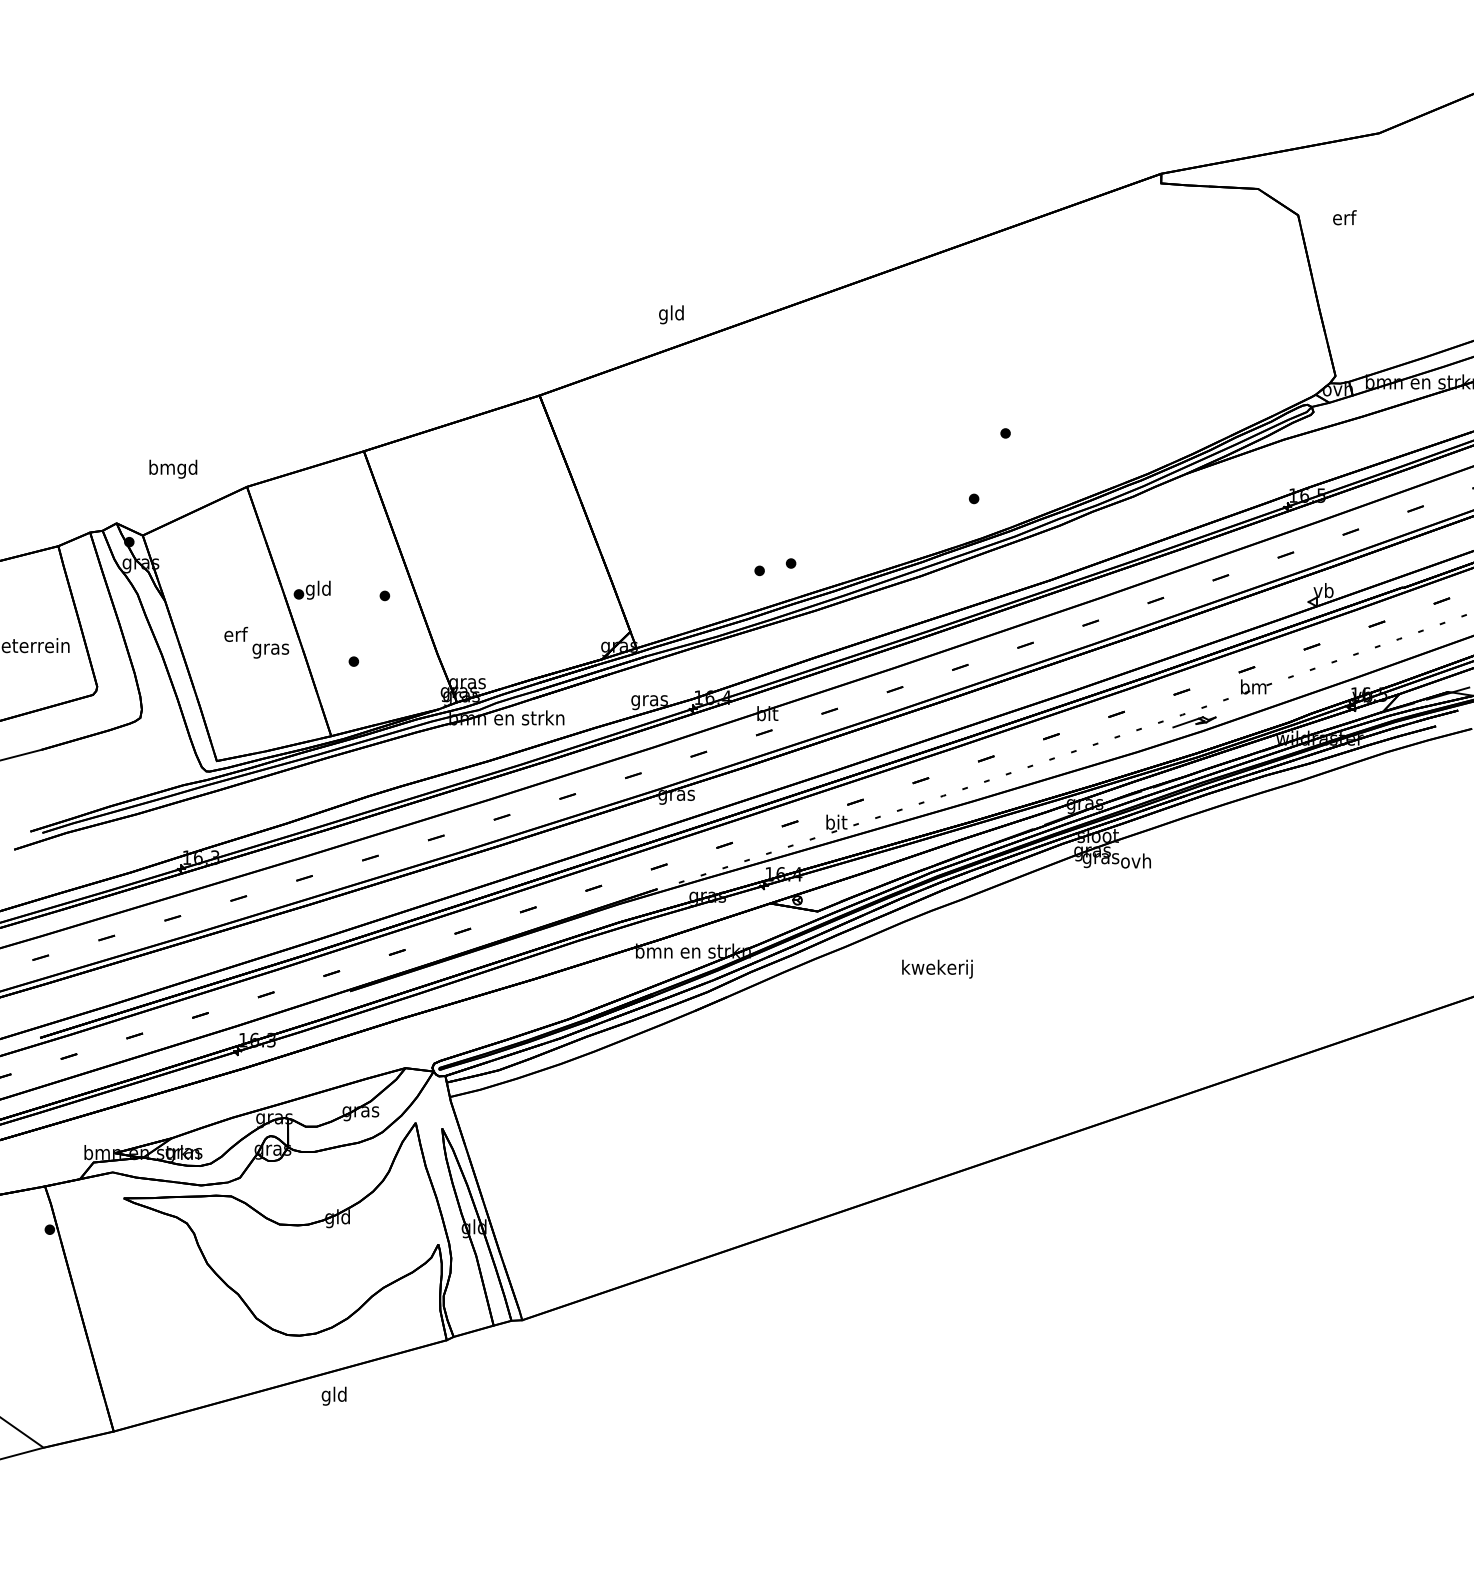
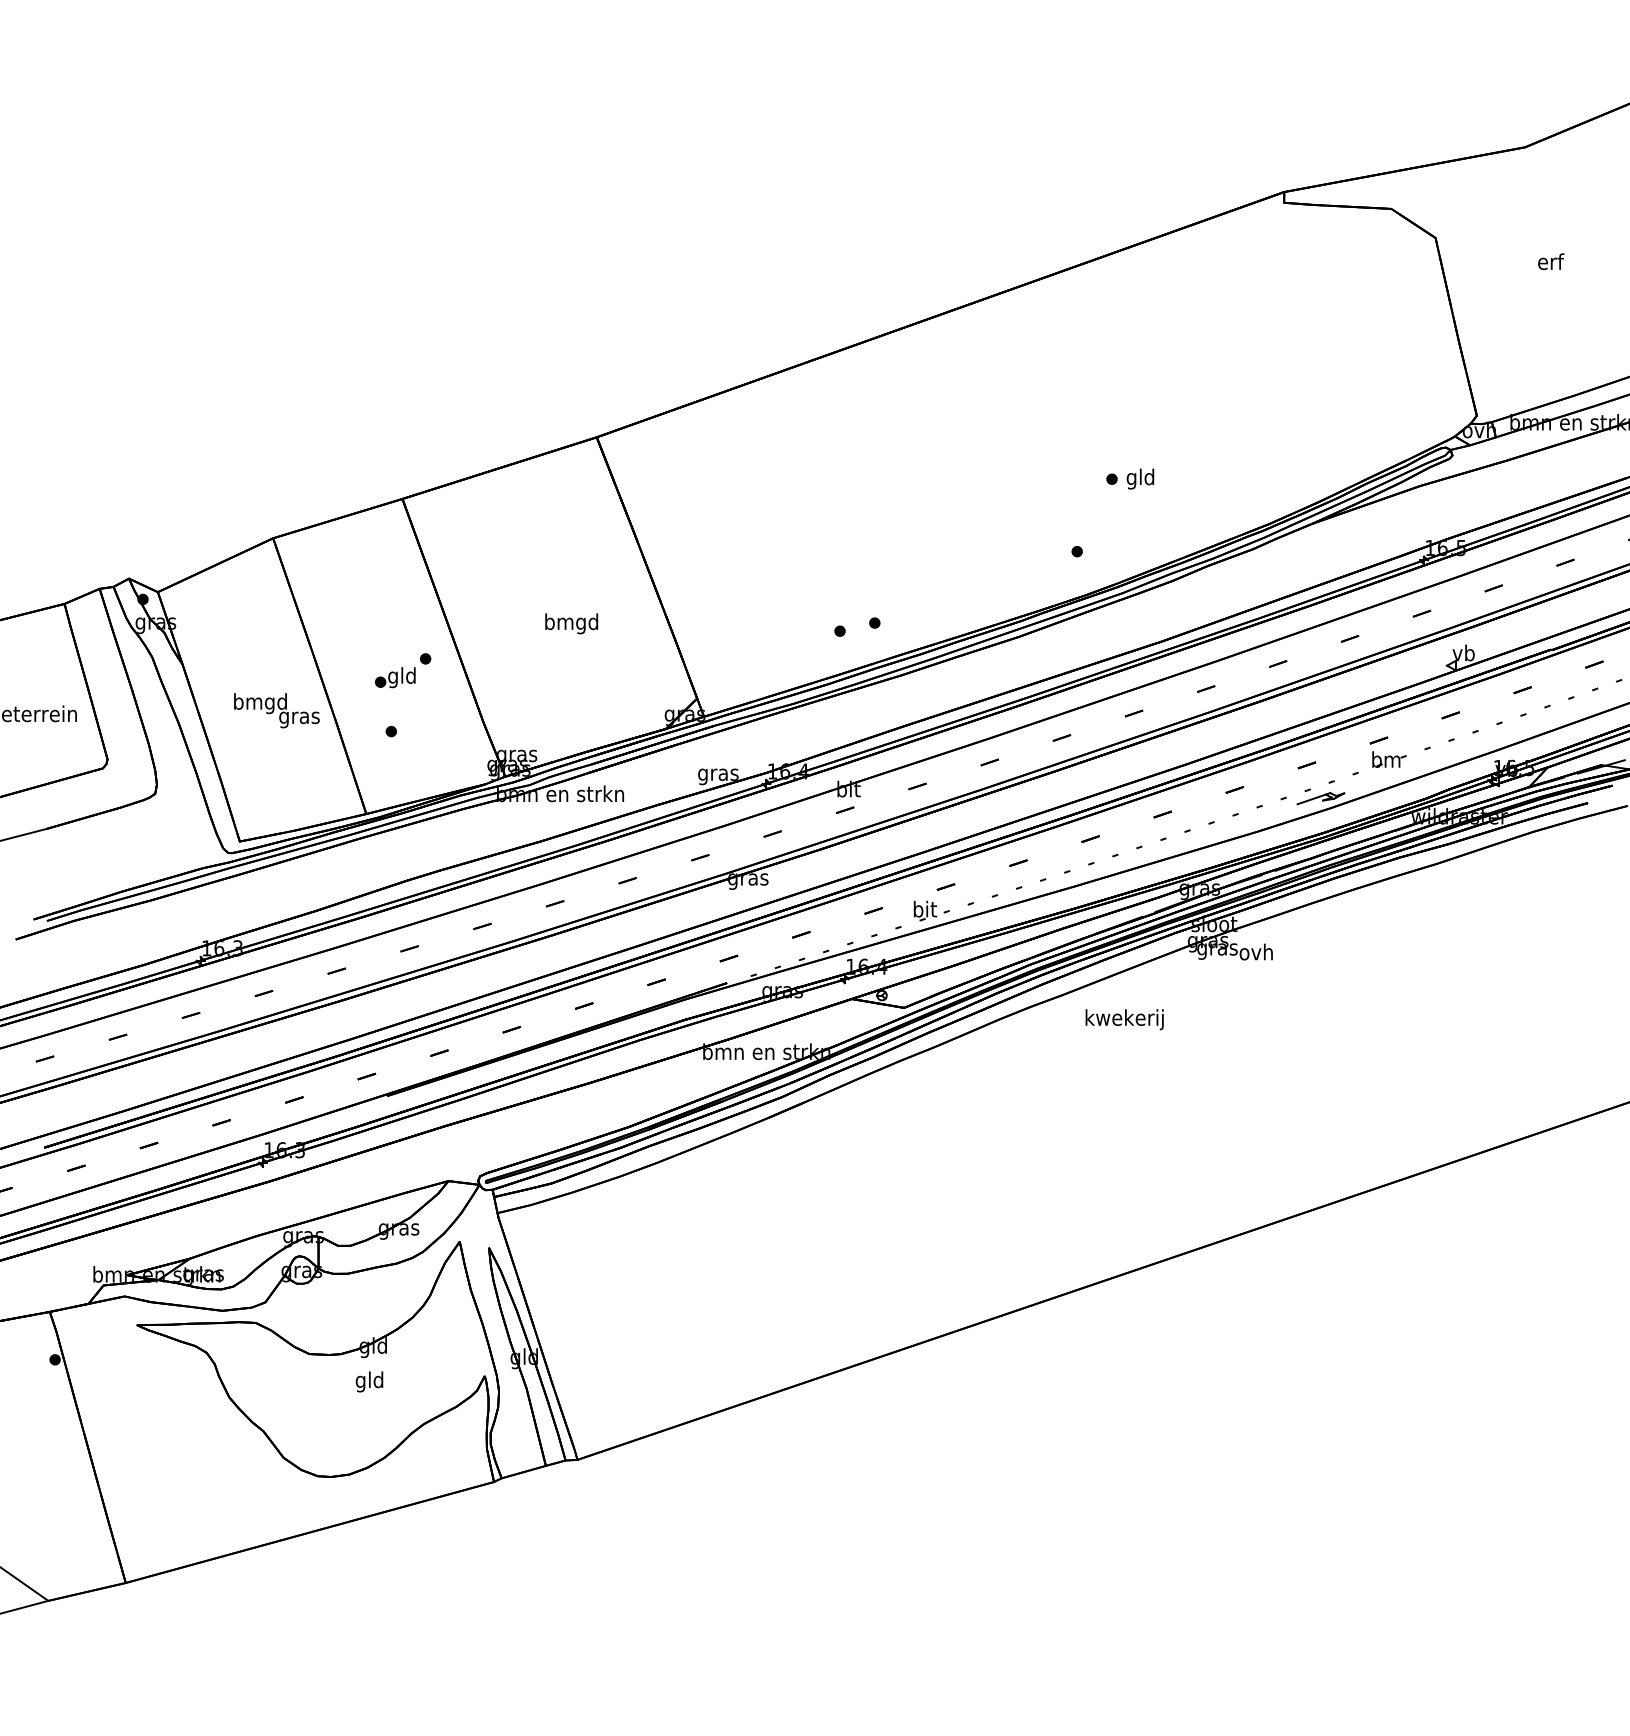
text: (1345, 217) -> (1551, 261), moved
text: (671, 314) -> (1140, 478), moved
text: (173, 468) -> (571, 623), moved
part: (312, 590) -> (395, 677), moved
text: (235, 636) -> (260, 703), erf -> bmgd
text: (937, 969) -> (1124, 1019), moved
text: (334, 1395) -> (369, 1381), moved

